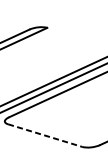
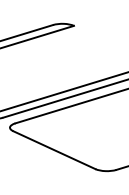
line: (45, 135) -> (54, 150), dashed -> solid

